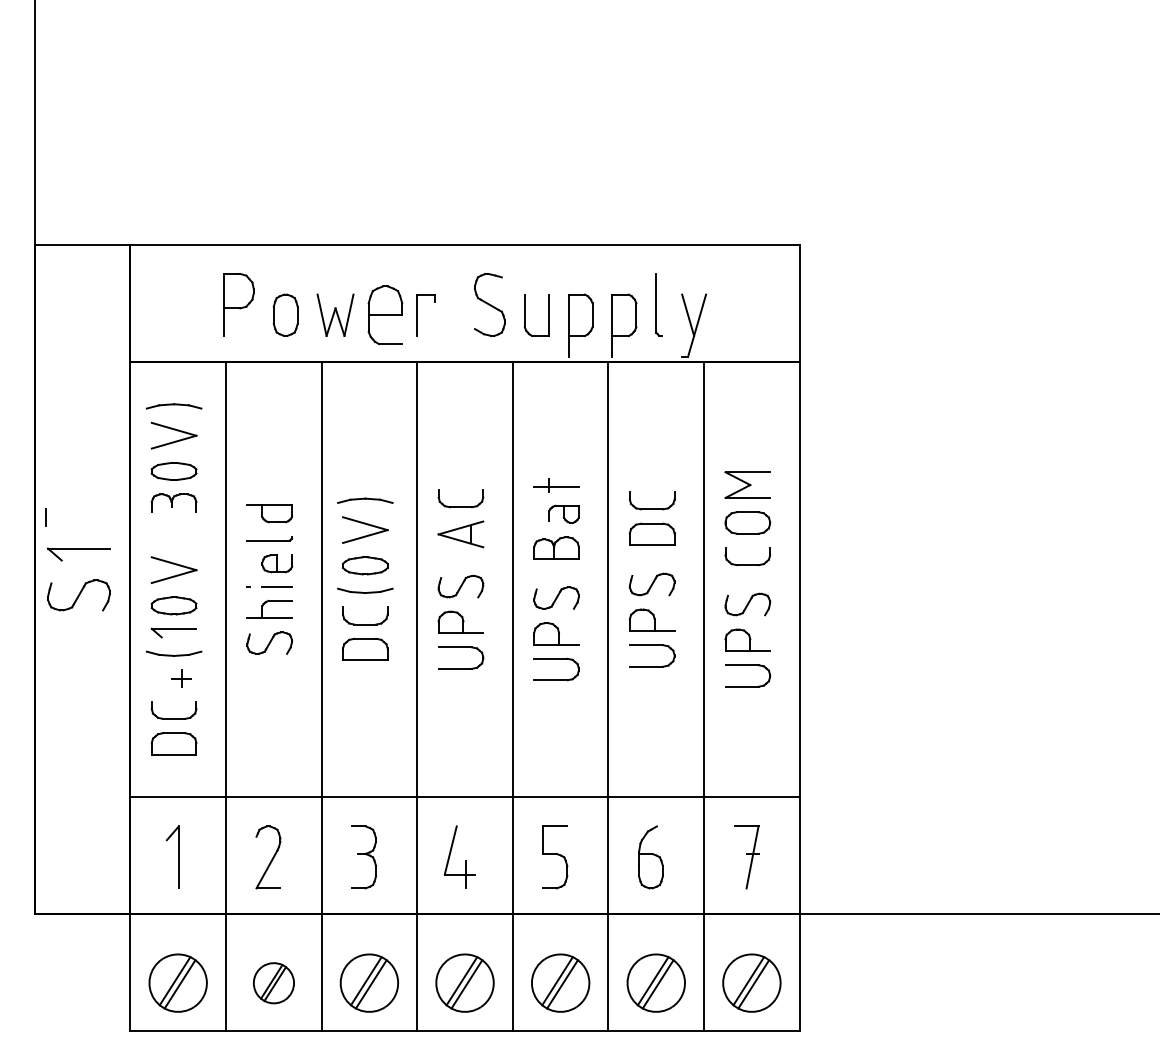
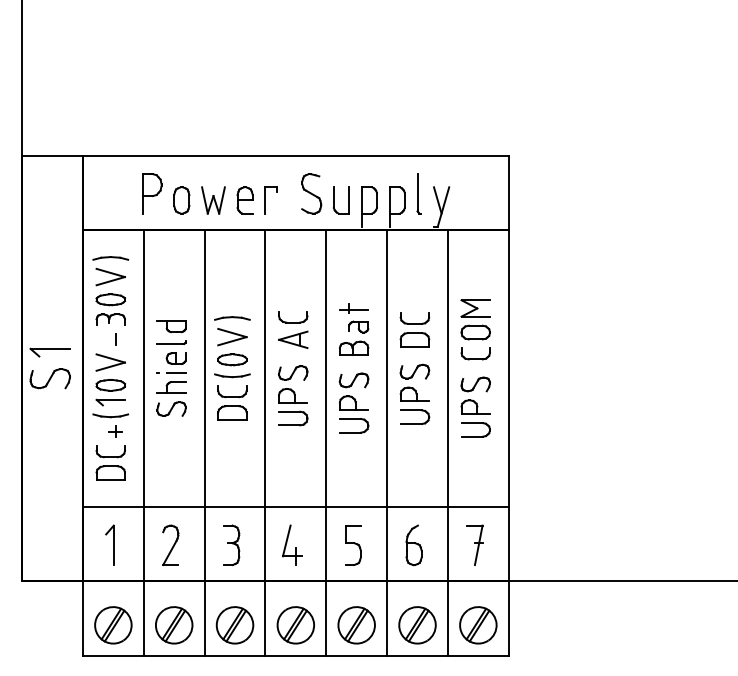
part: (384, 315) -> (244, 200), size x0.71
line: (46, 516) -> (115, 339), moved
part: (274, 983) -> (174, 625), size x1.43

